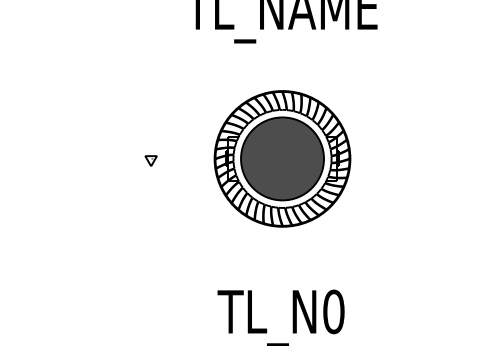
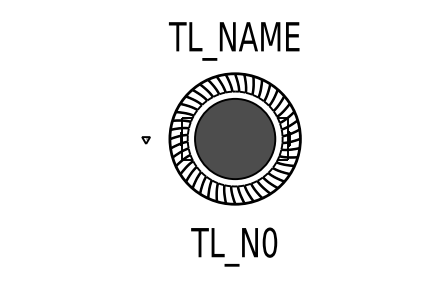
part: (281, 158) -> (234, 138), size x1.43

